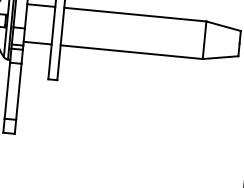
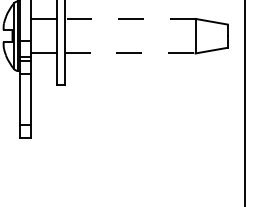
line: (134, 14) -> (129, 18), solid -> dashed
line: (132, 52) -> (130, 53), solid -> dashed

